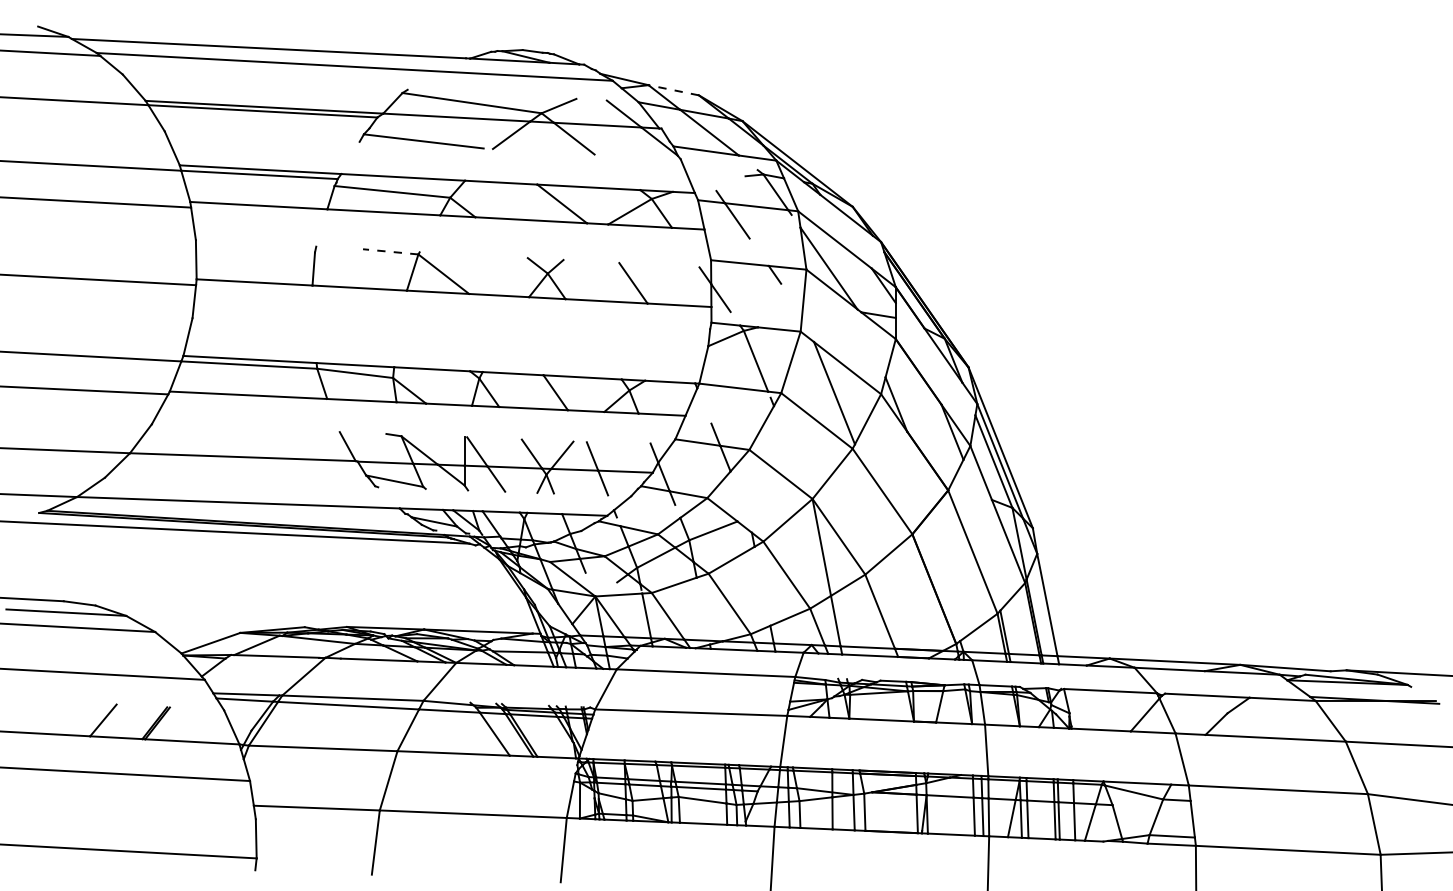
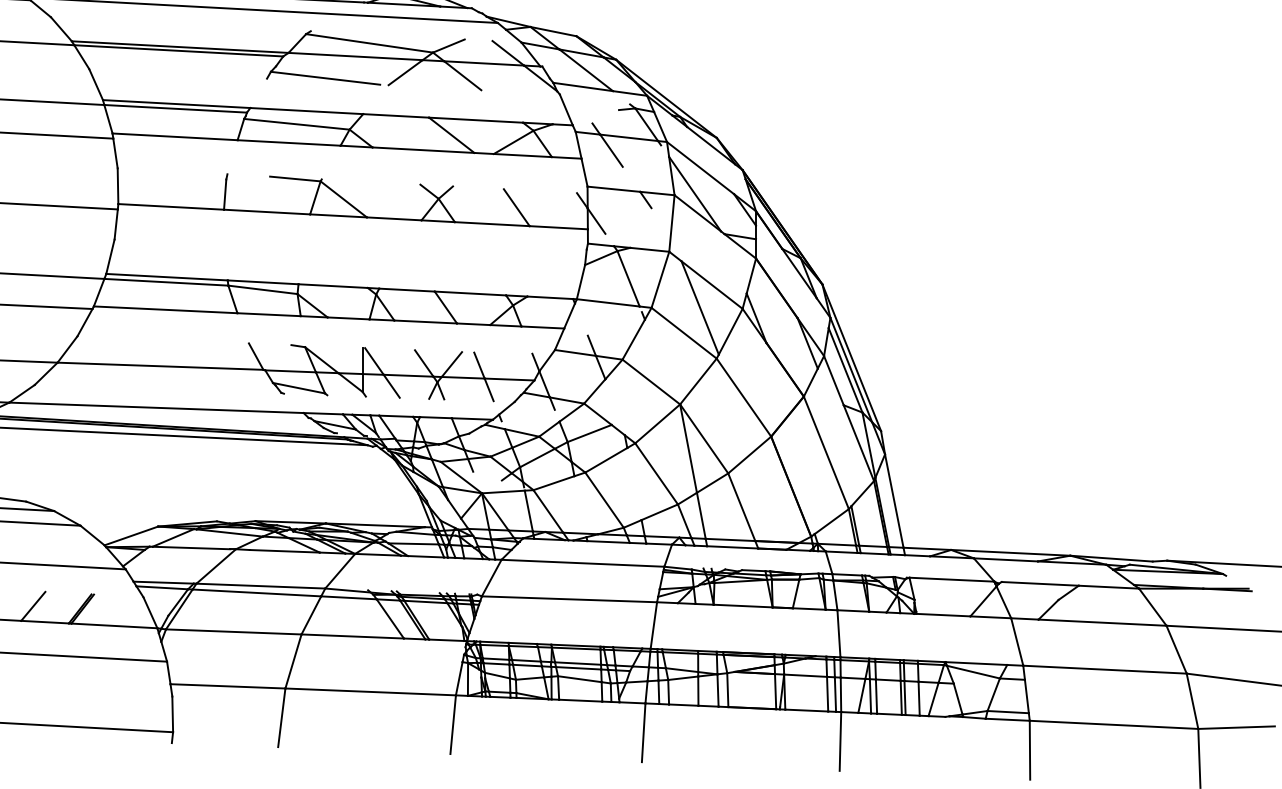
line: (673, 90) -> (553, 31), dashed -> solid
line: (390, 251) -> (295, 178), dashed -> solid

